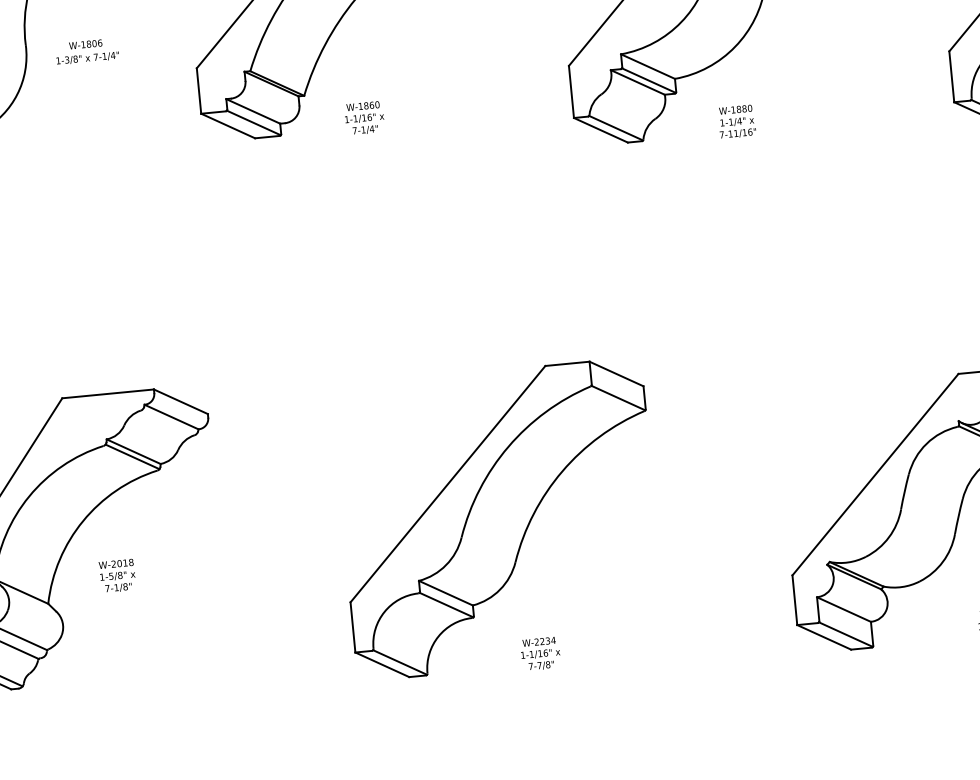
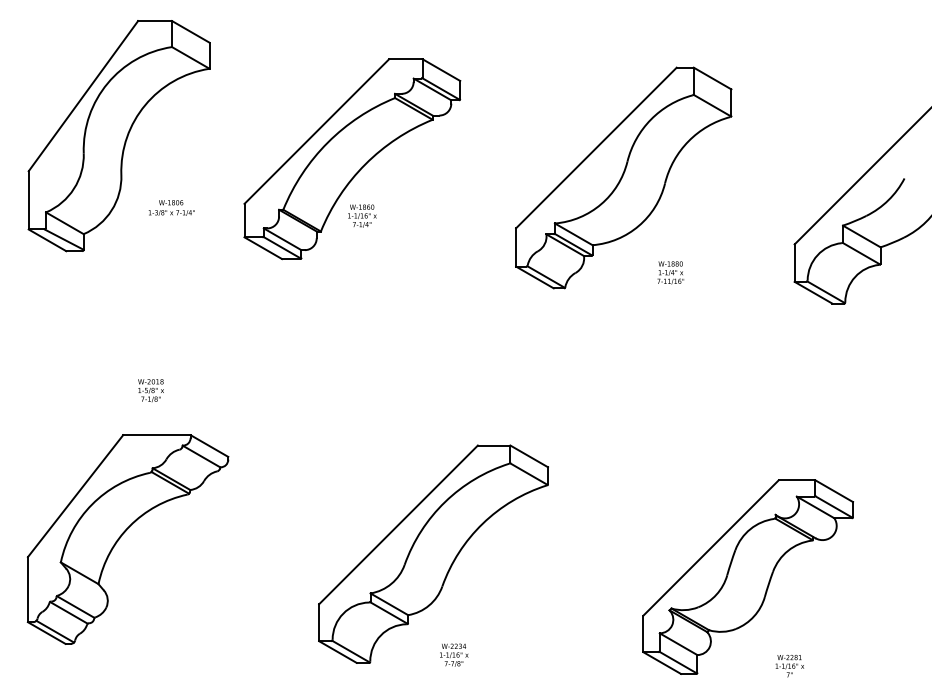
text: (86, 50) -> (171, 207), moved
text: (364, 117) -> (362, 215), moved
text: (736, 121) -> (670, 272), moved
text: (116, 575) -> (150, 390), moved

